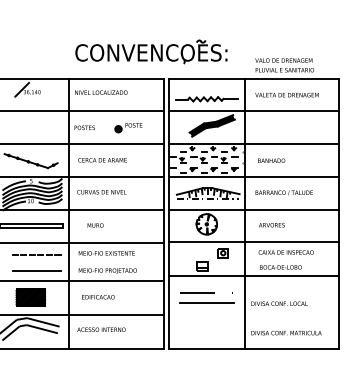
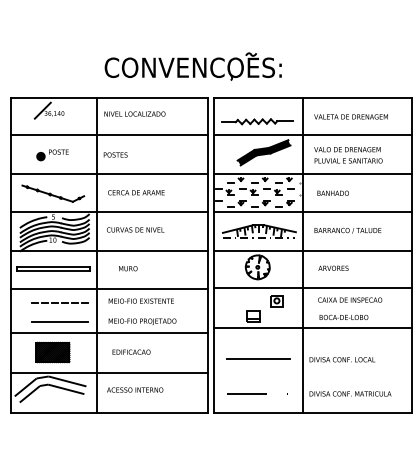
text: (284, 65) -> (348, 155), moved
part: (128, 128) -> (52, 155), moved
line: (206, 293) -> (257, 393), moved

